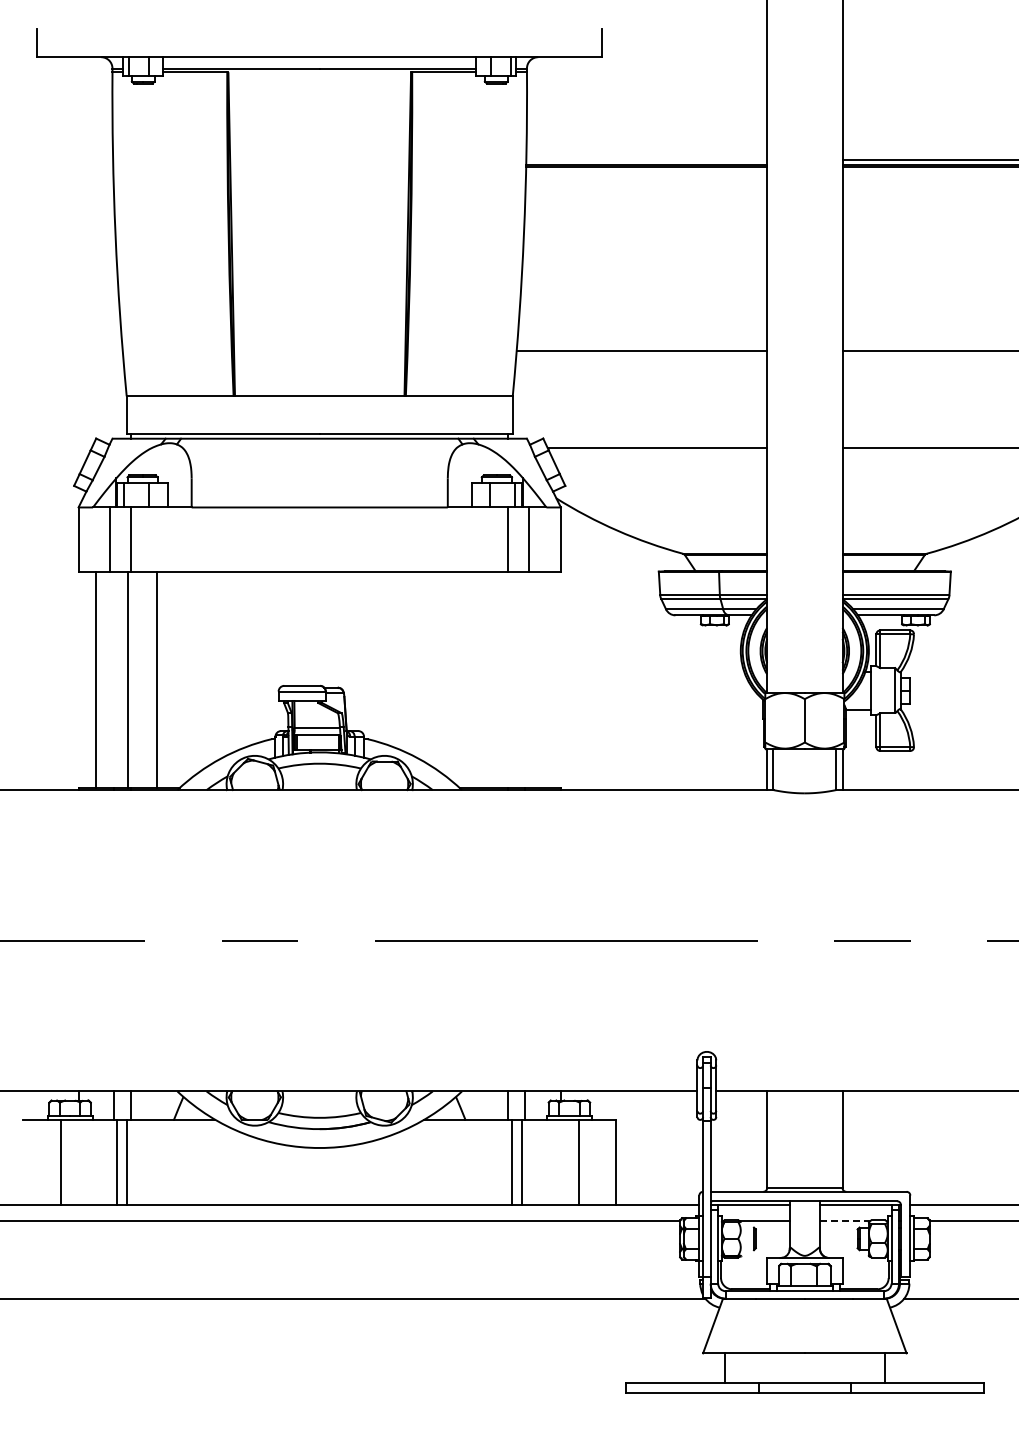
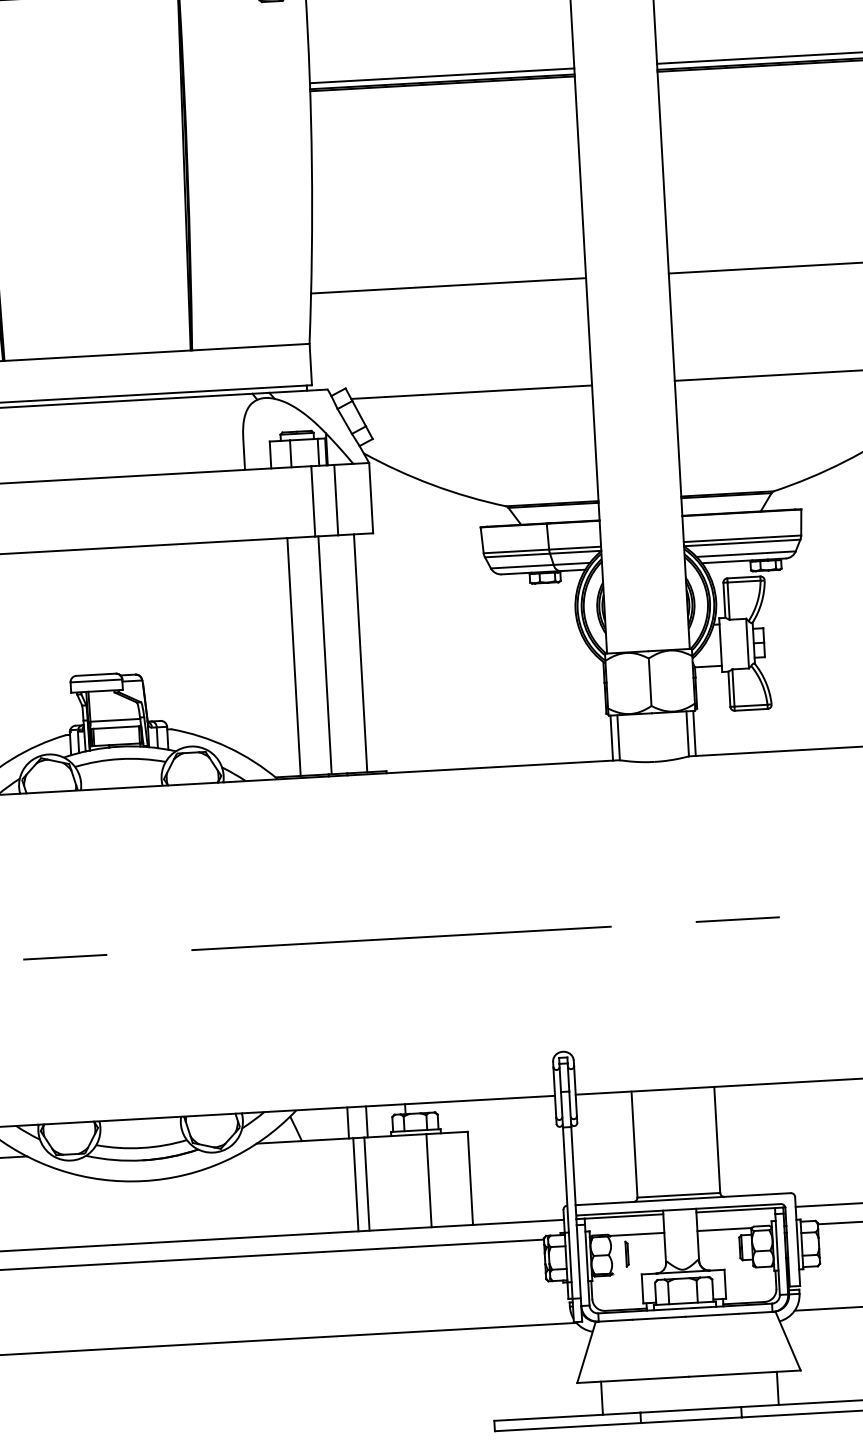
line: (646, 159) -> (441, 75), added
line: (482, 679) -> (293, 656), added
line: (511, 679) -> (325, 654), added
line: (543, 679) -> (360, 652), added
line: (844, 1221) -> (724, 1229), dashed -> solid

